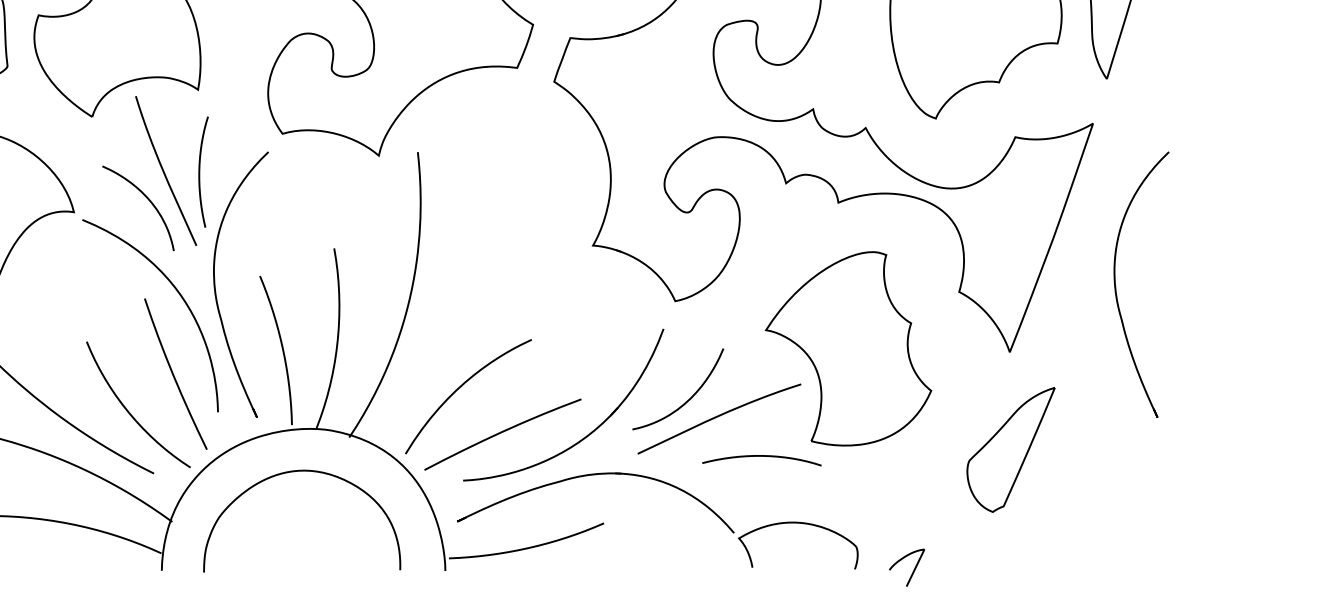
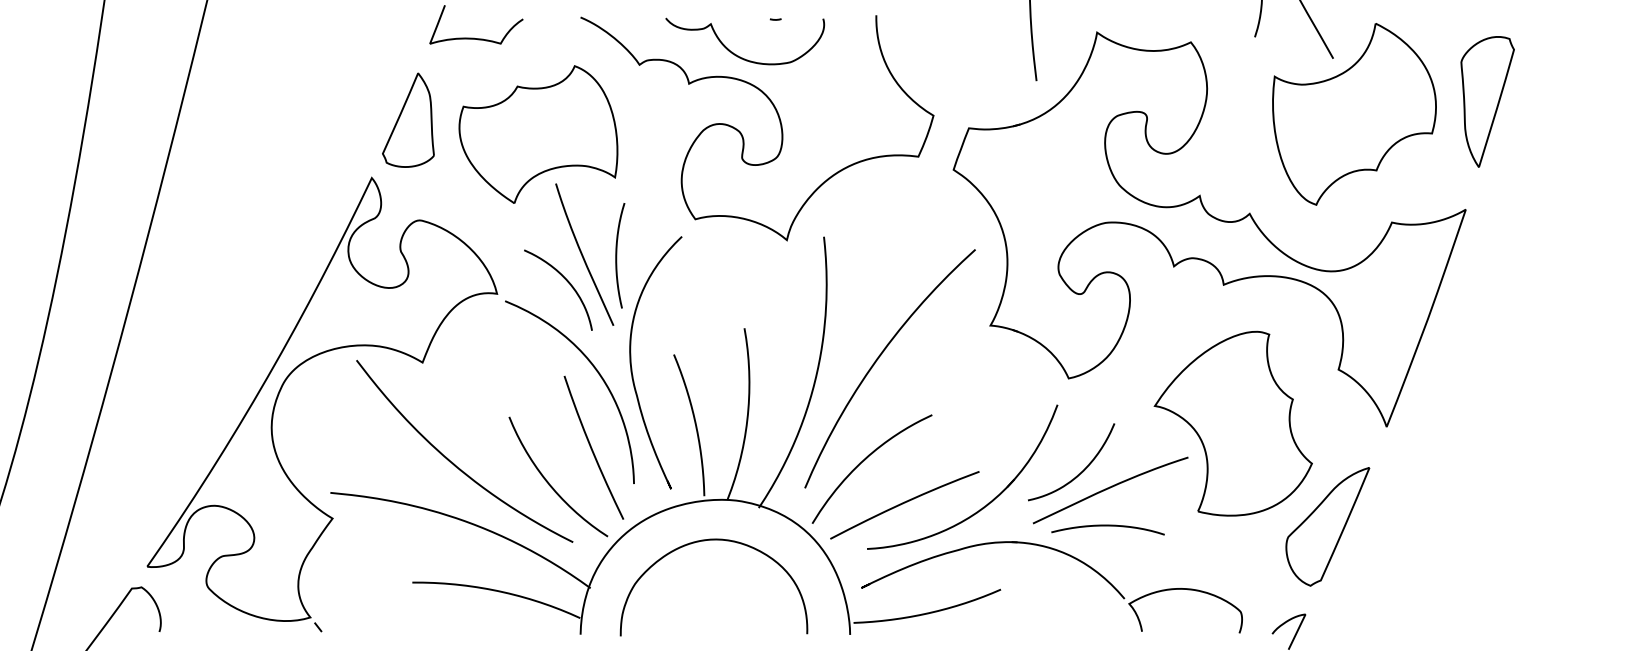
curve: (476, 280) -> (879, 358), added
curve: (1116, 289) -> (1488, 367), removed
part: (1010, 449) -> (1327, 526), moved
curve: (761, 456) -> (1107, 526), moved

